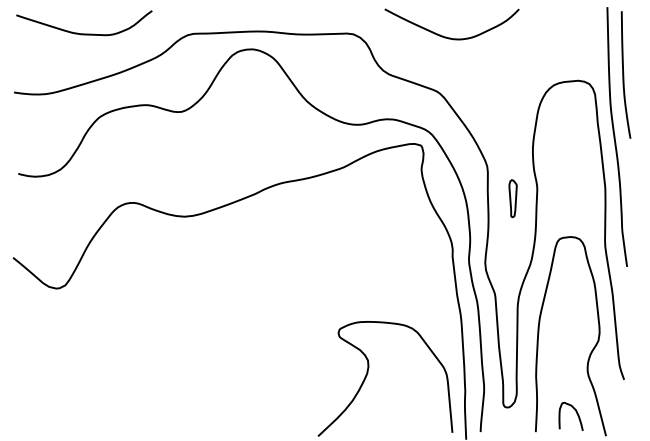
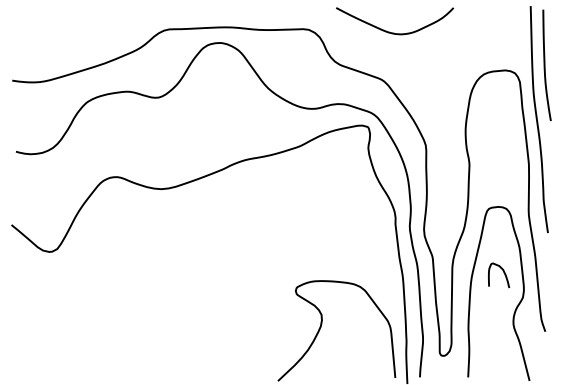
curve: (84, 33) -> (73, 29), removed
part: (512, 198) -> (447, 173), removed
curve: (576, 414) -> (503, 273), moved

